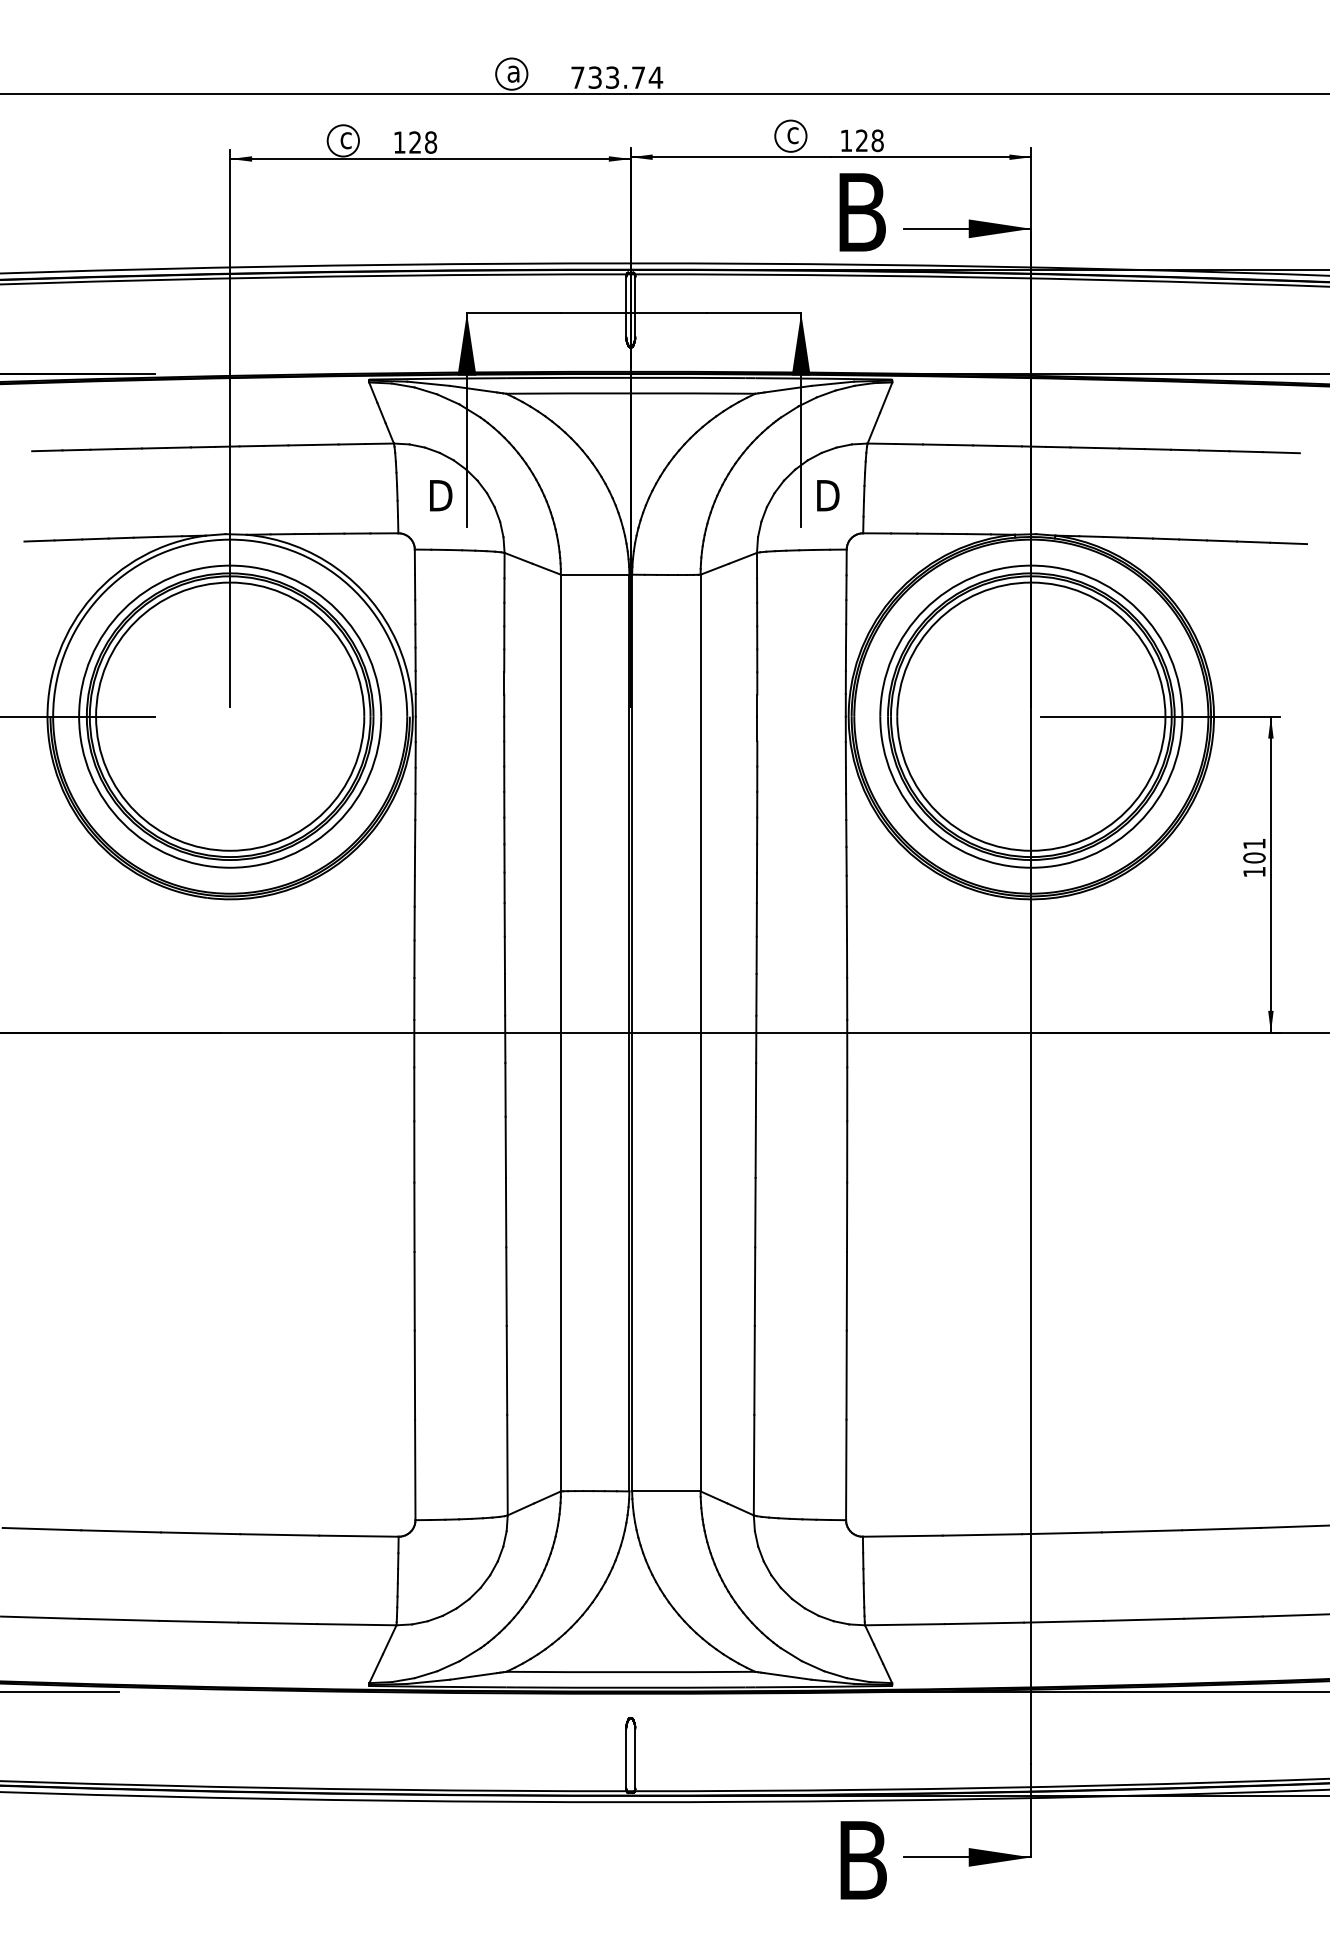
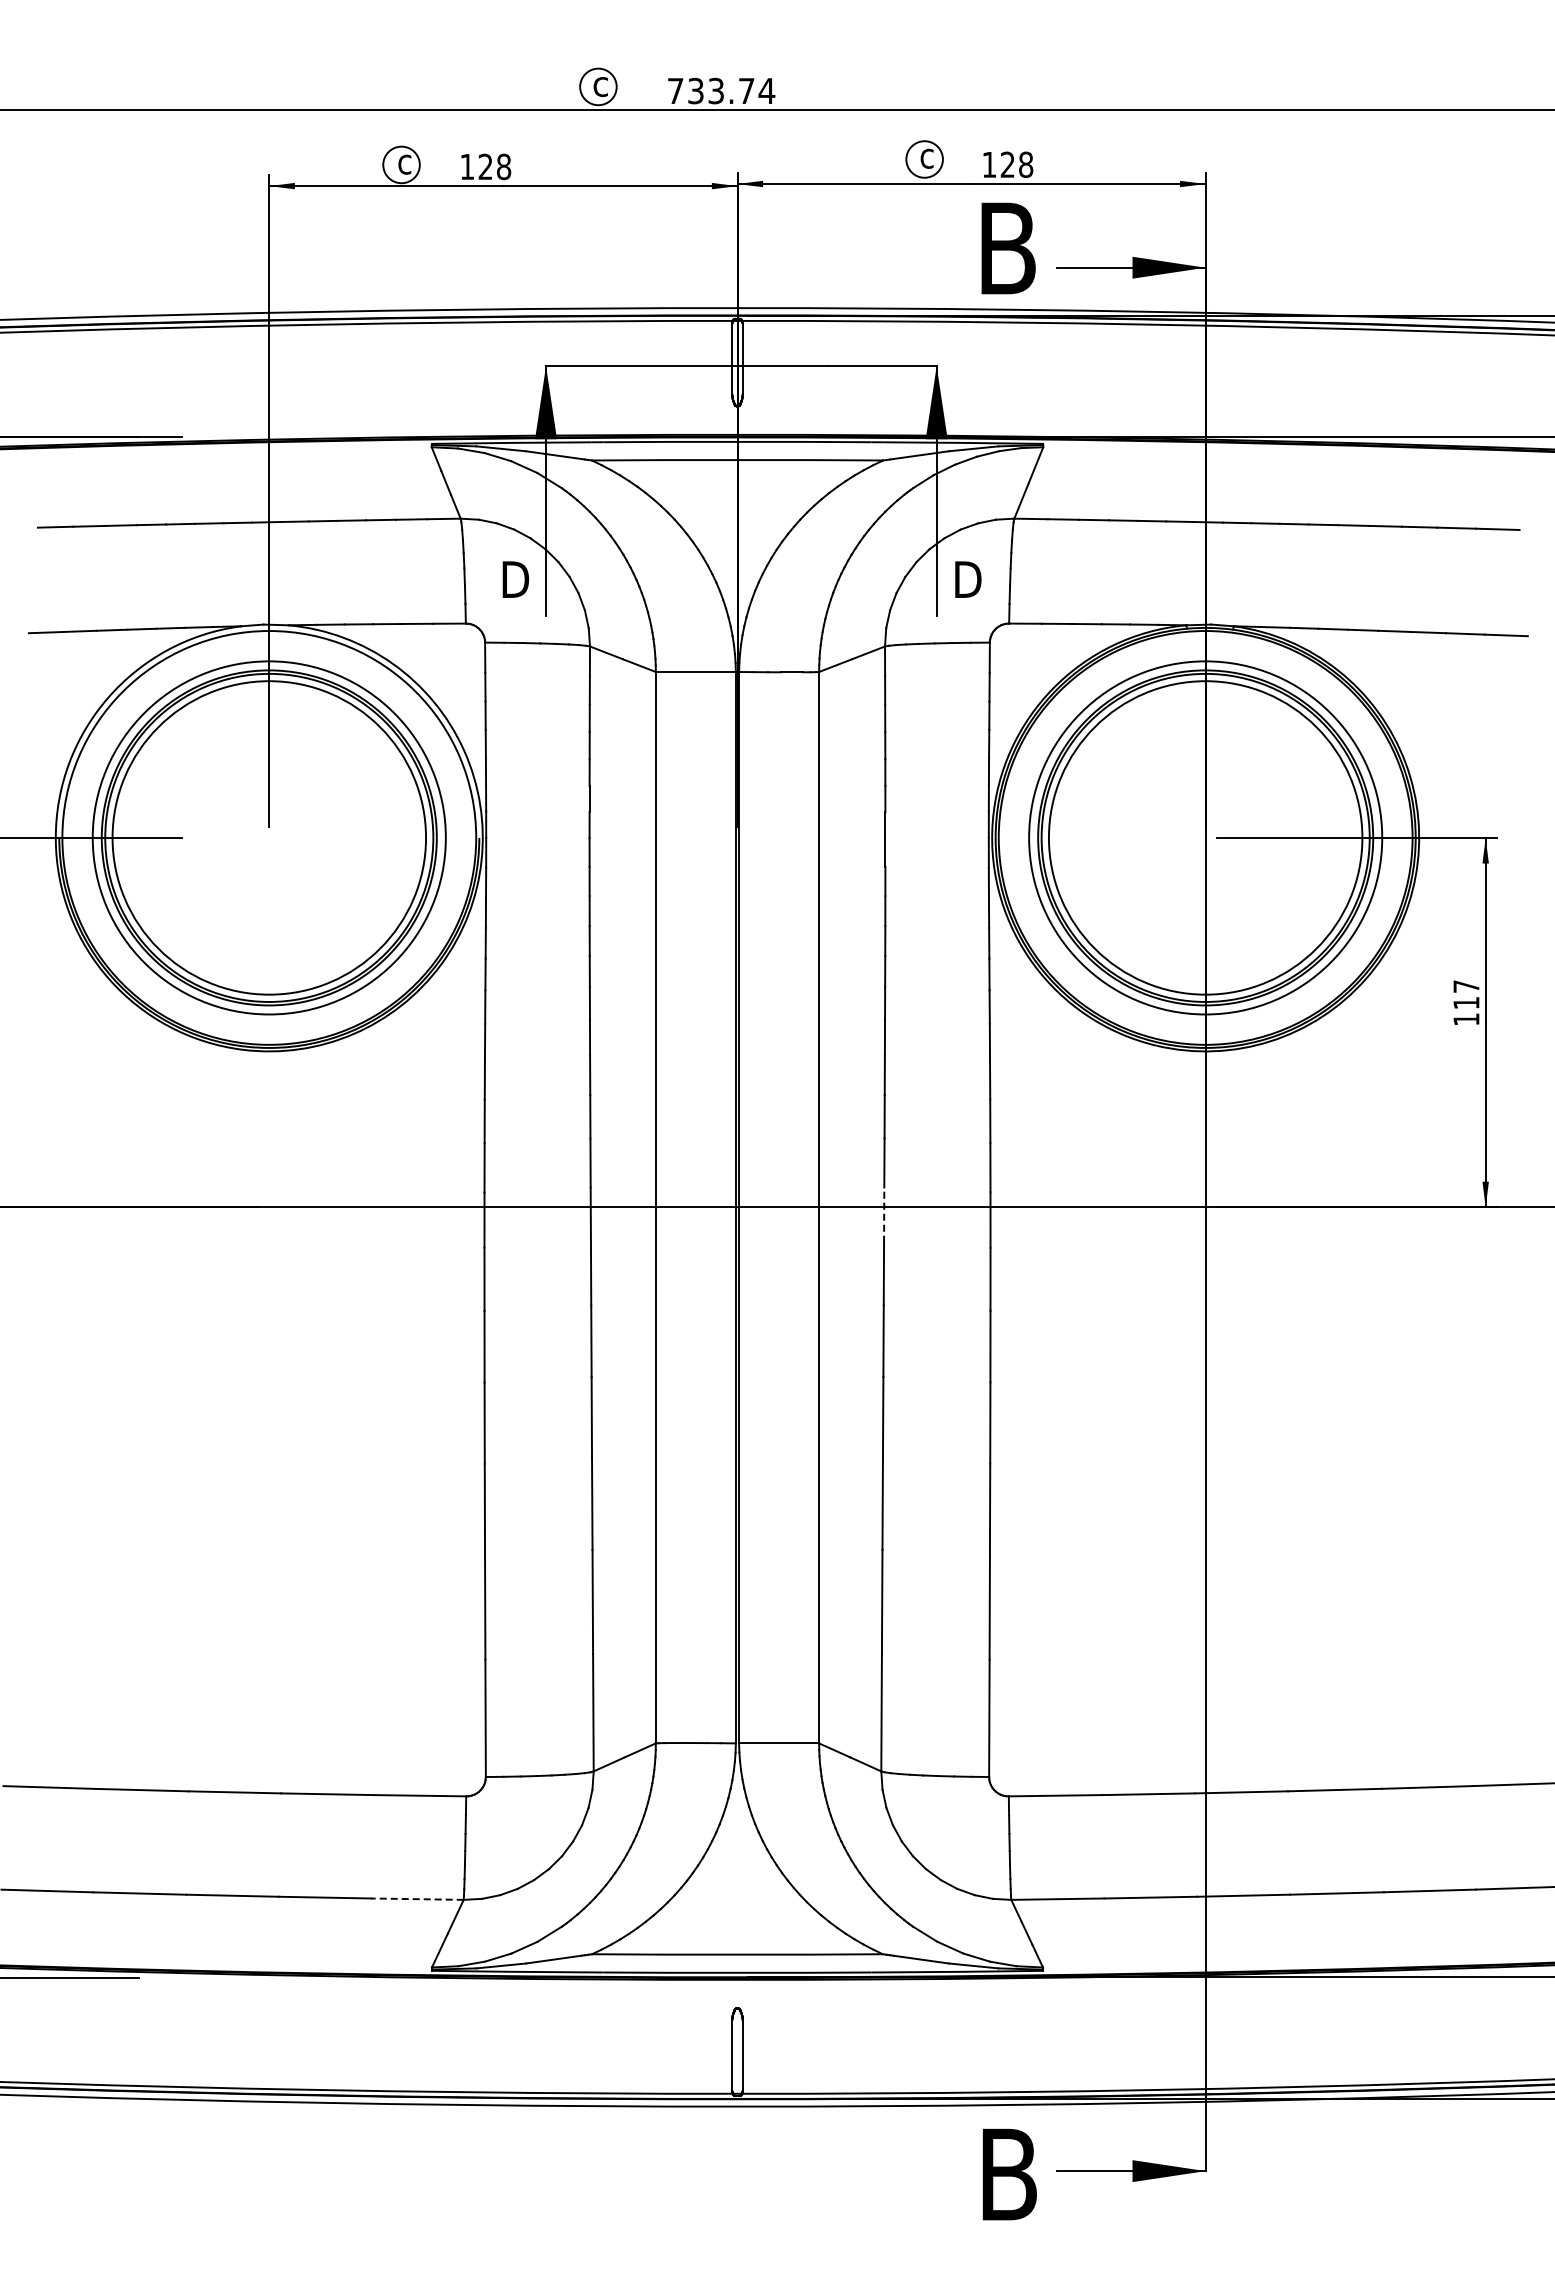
text: (513, 74) -> (600, 87), a -> c
text: (1254, 850) -> (1466, 994), 101 -> 117
line: (756, 1039) -> (884, 1215), solid -> dashed
line: (356, 1624) -> (416, 1899), solid -> dashed

